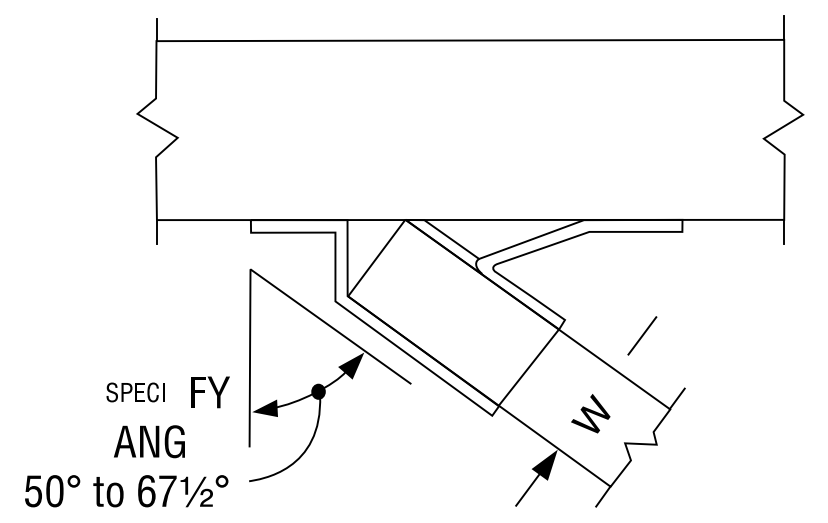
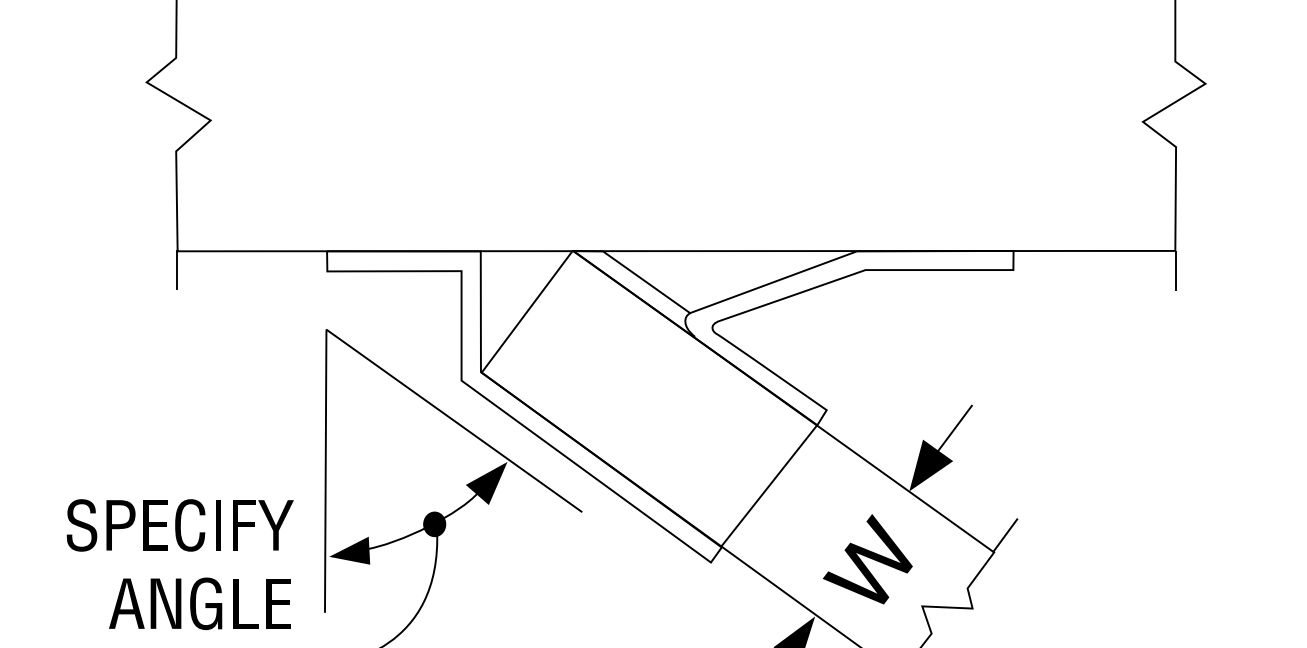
fill: (630, 354) -> (930, 465), added
part: (135, 392) -> (143, 525), size x1.67
part: (590, 413) -> (867, 558), size x1.43
part: (209, 441) -> (261, 603), added

